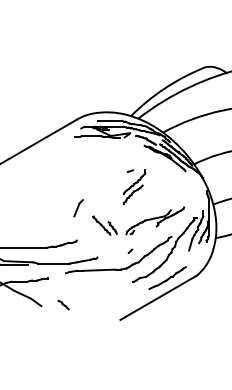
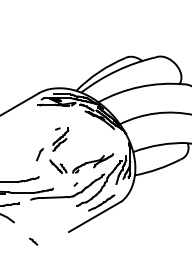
part: (134, 186) -> (60, 139), moved
part: (63, 304) -> (33, 241), moved

